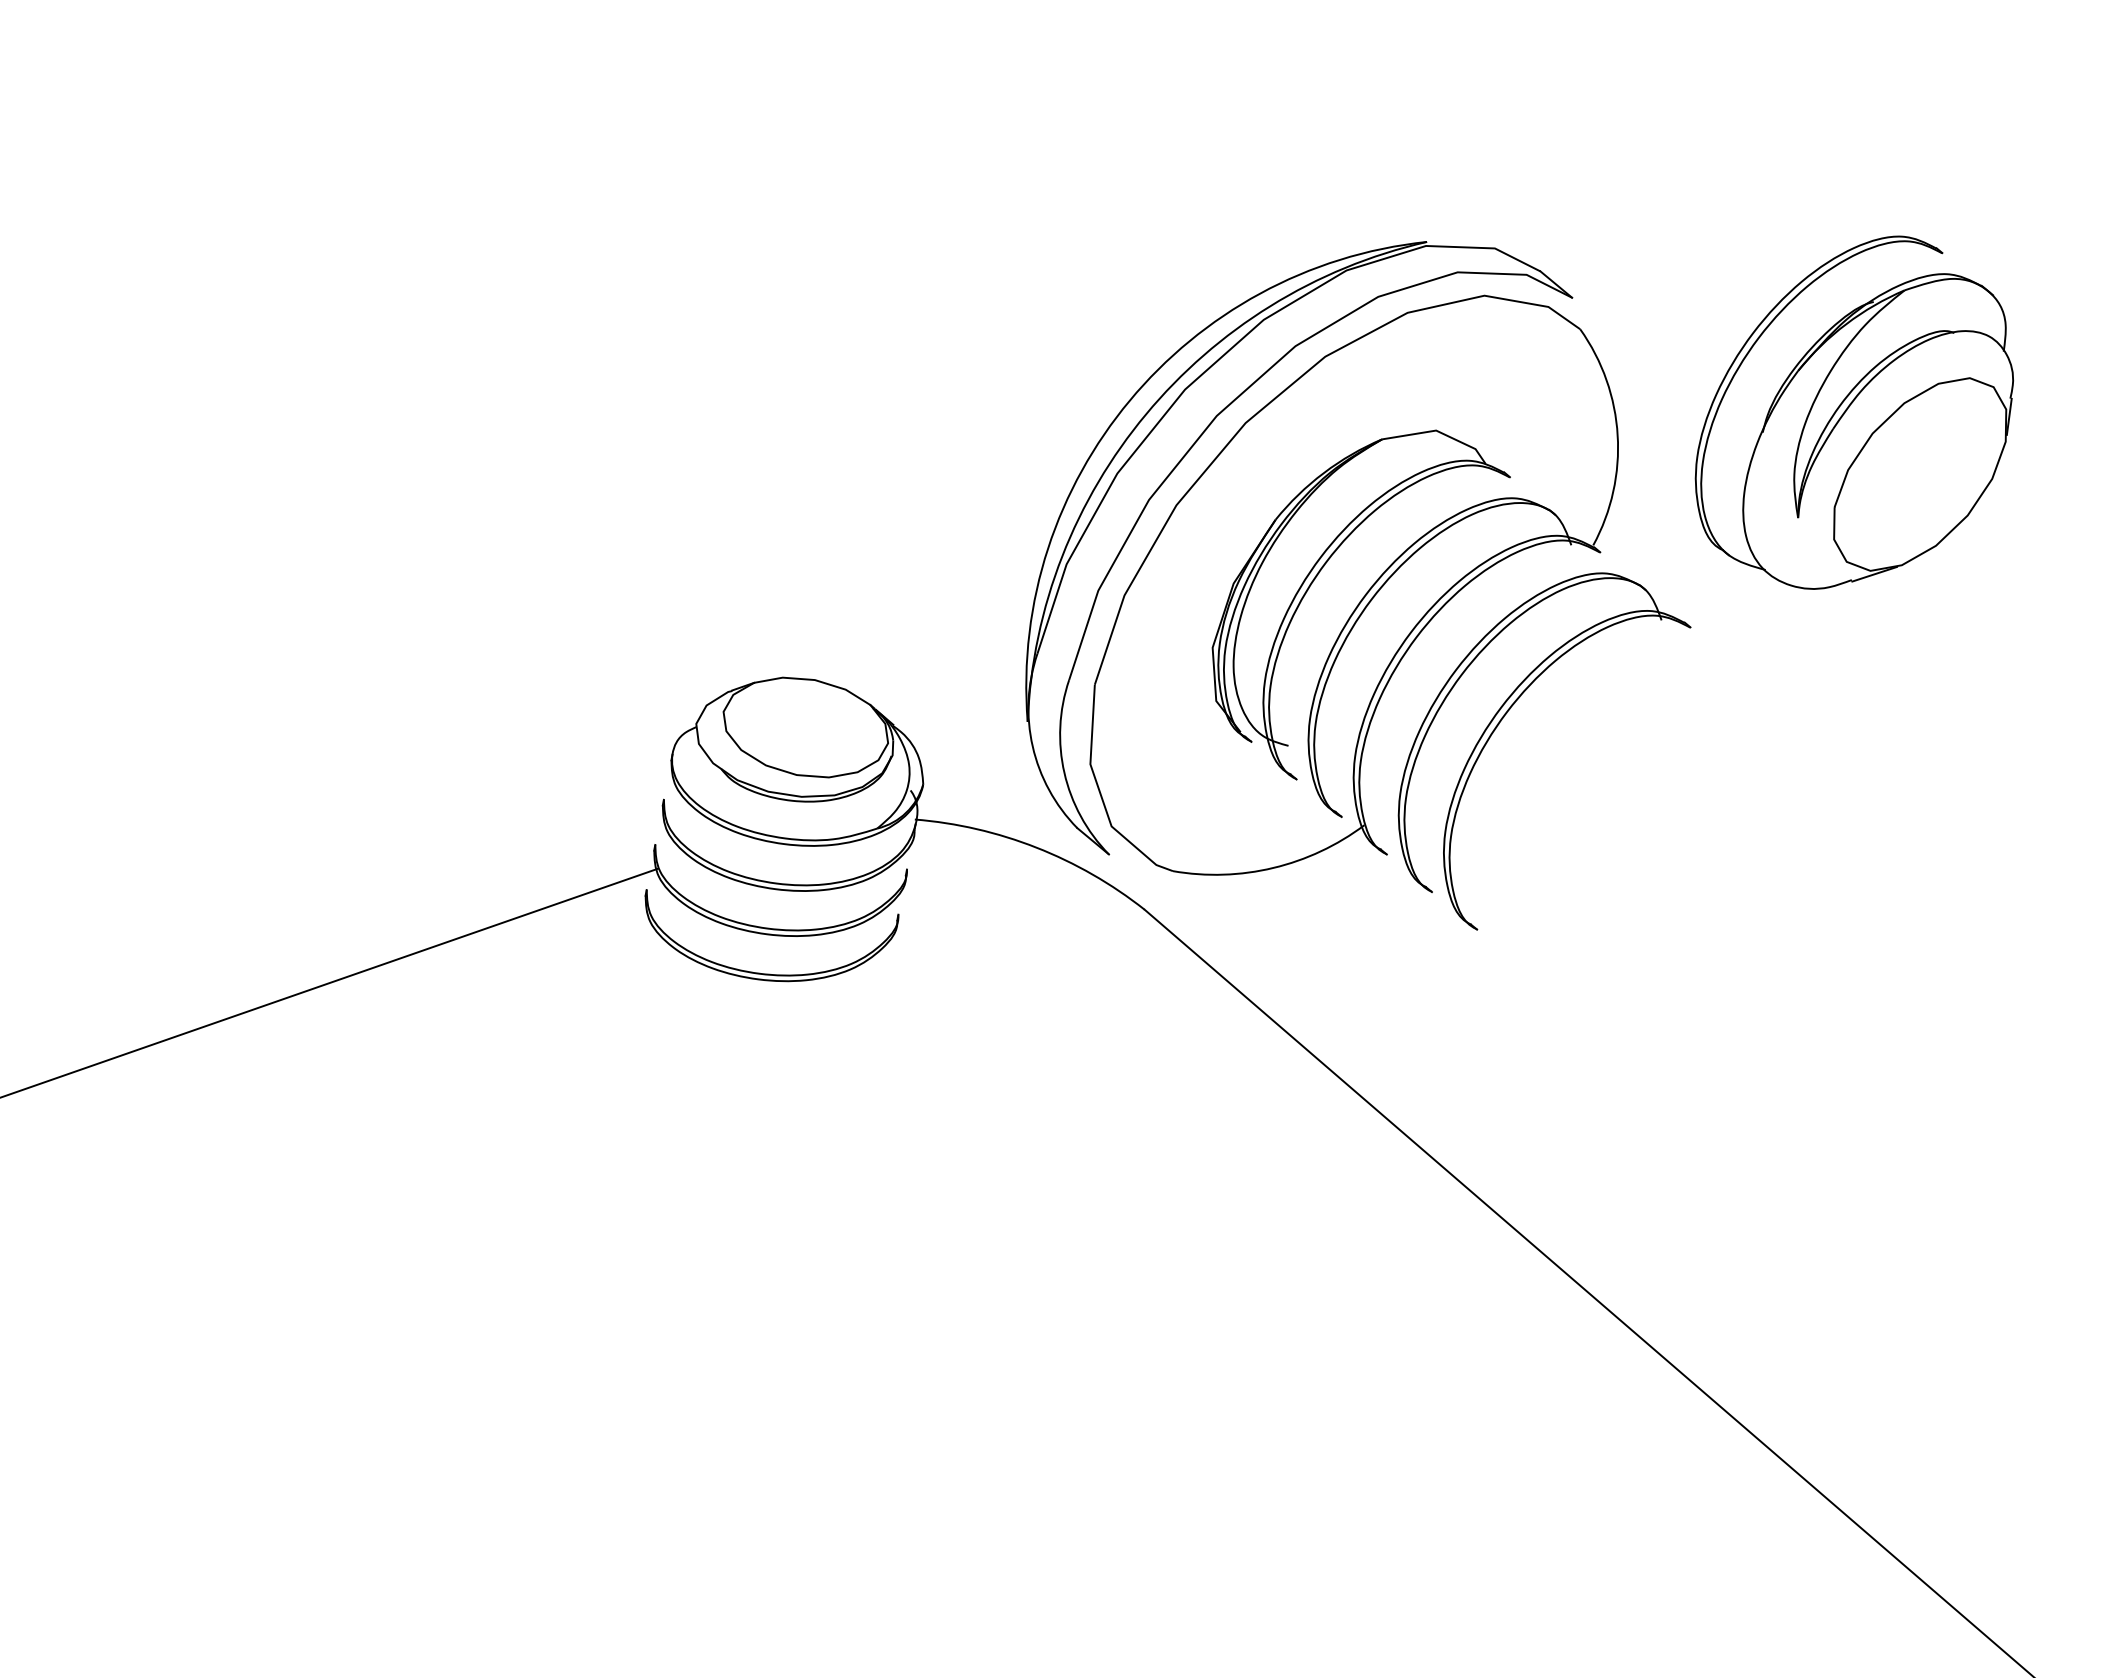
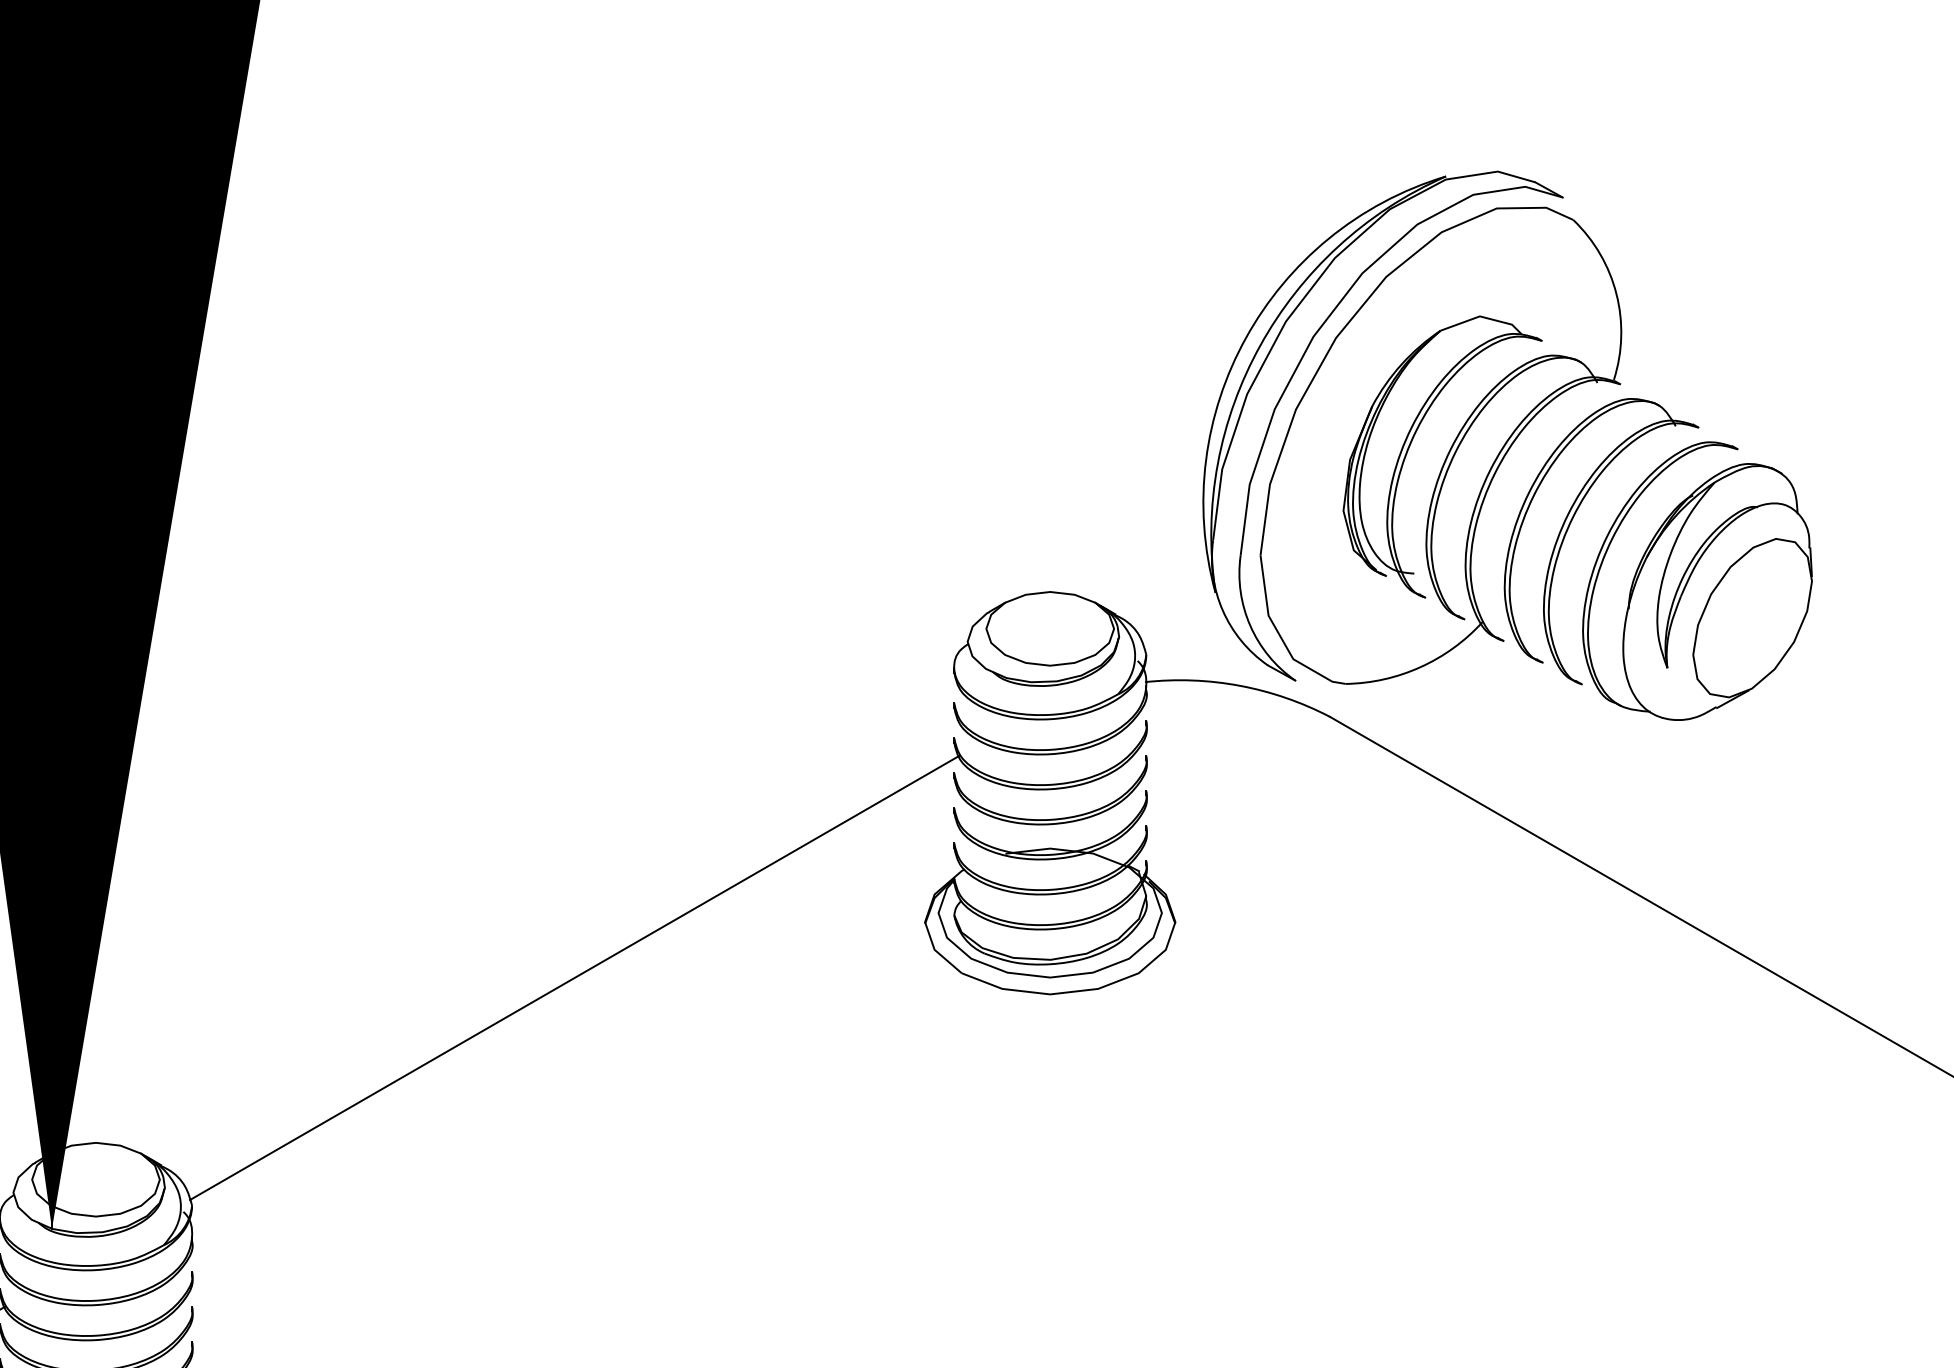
part: (1858, 412) -> (1697, 580), moved
part: (741, 1067) -> (1050, 892), added

